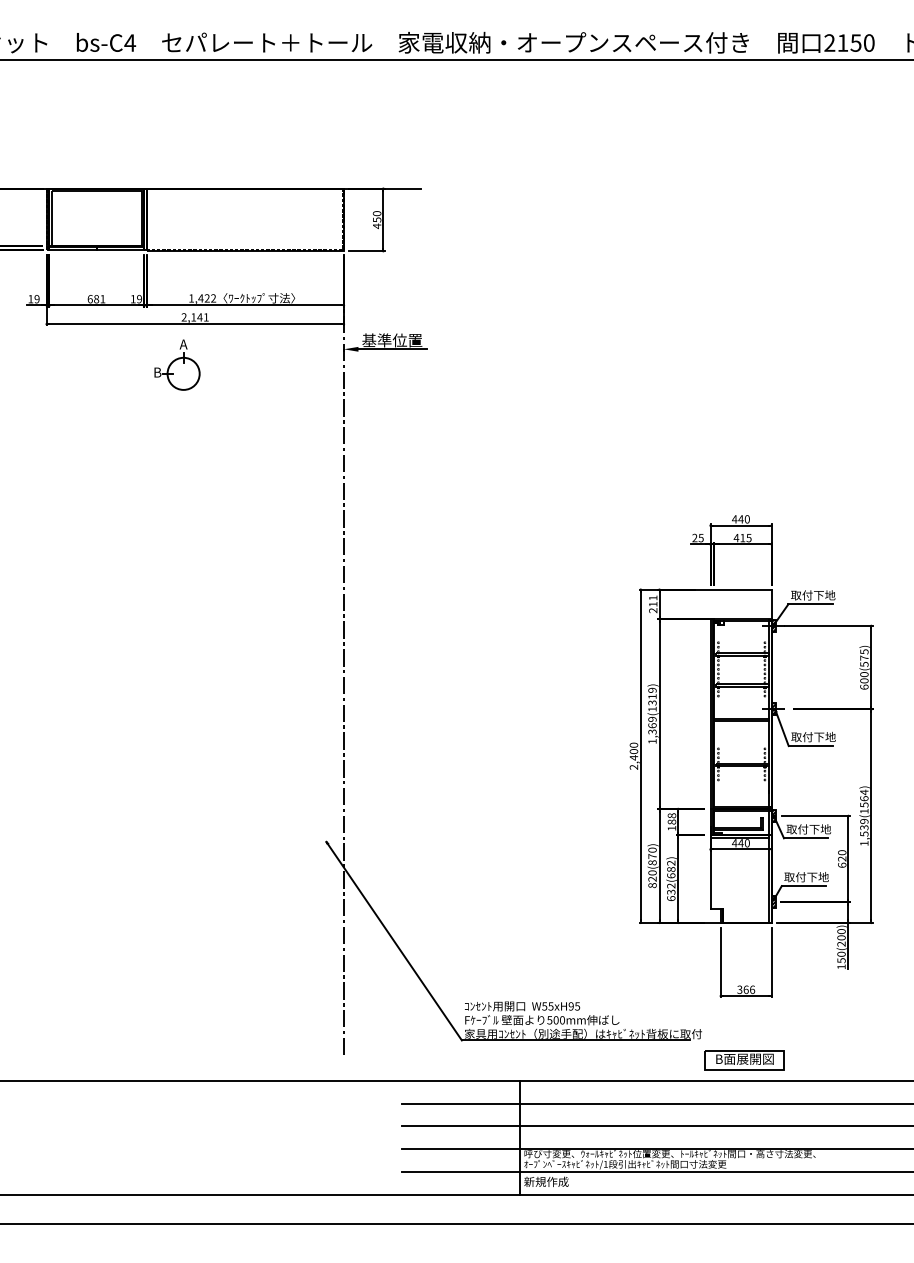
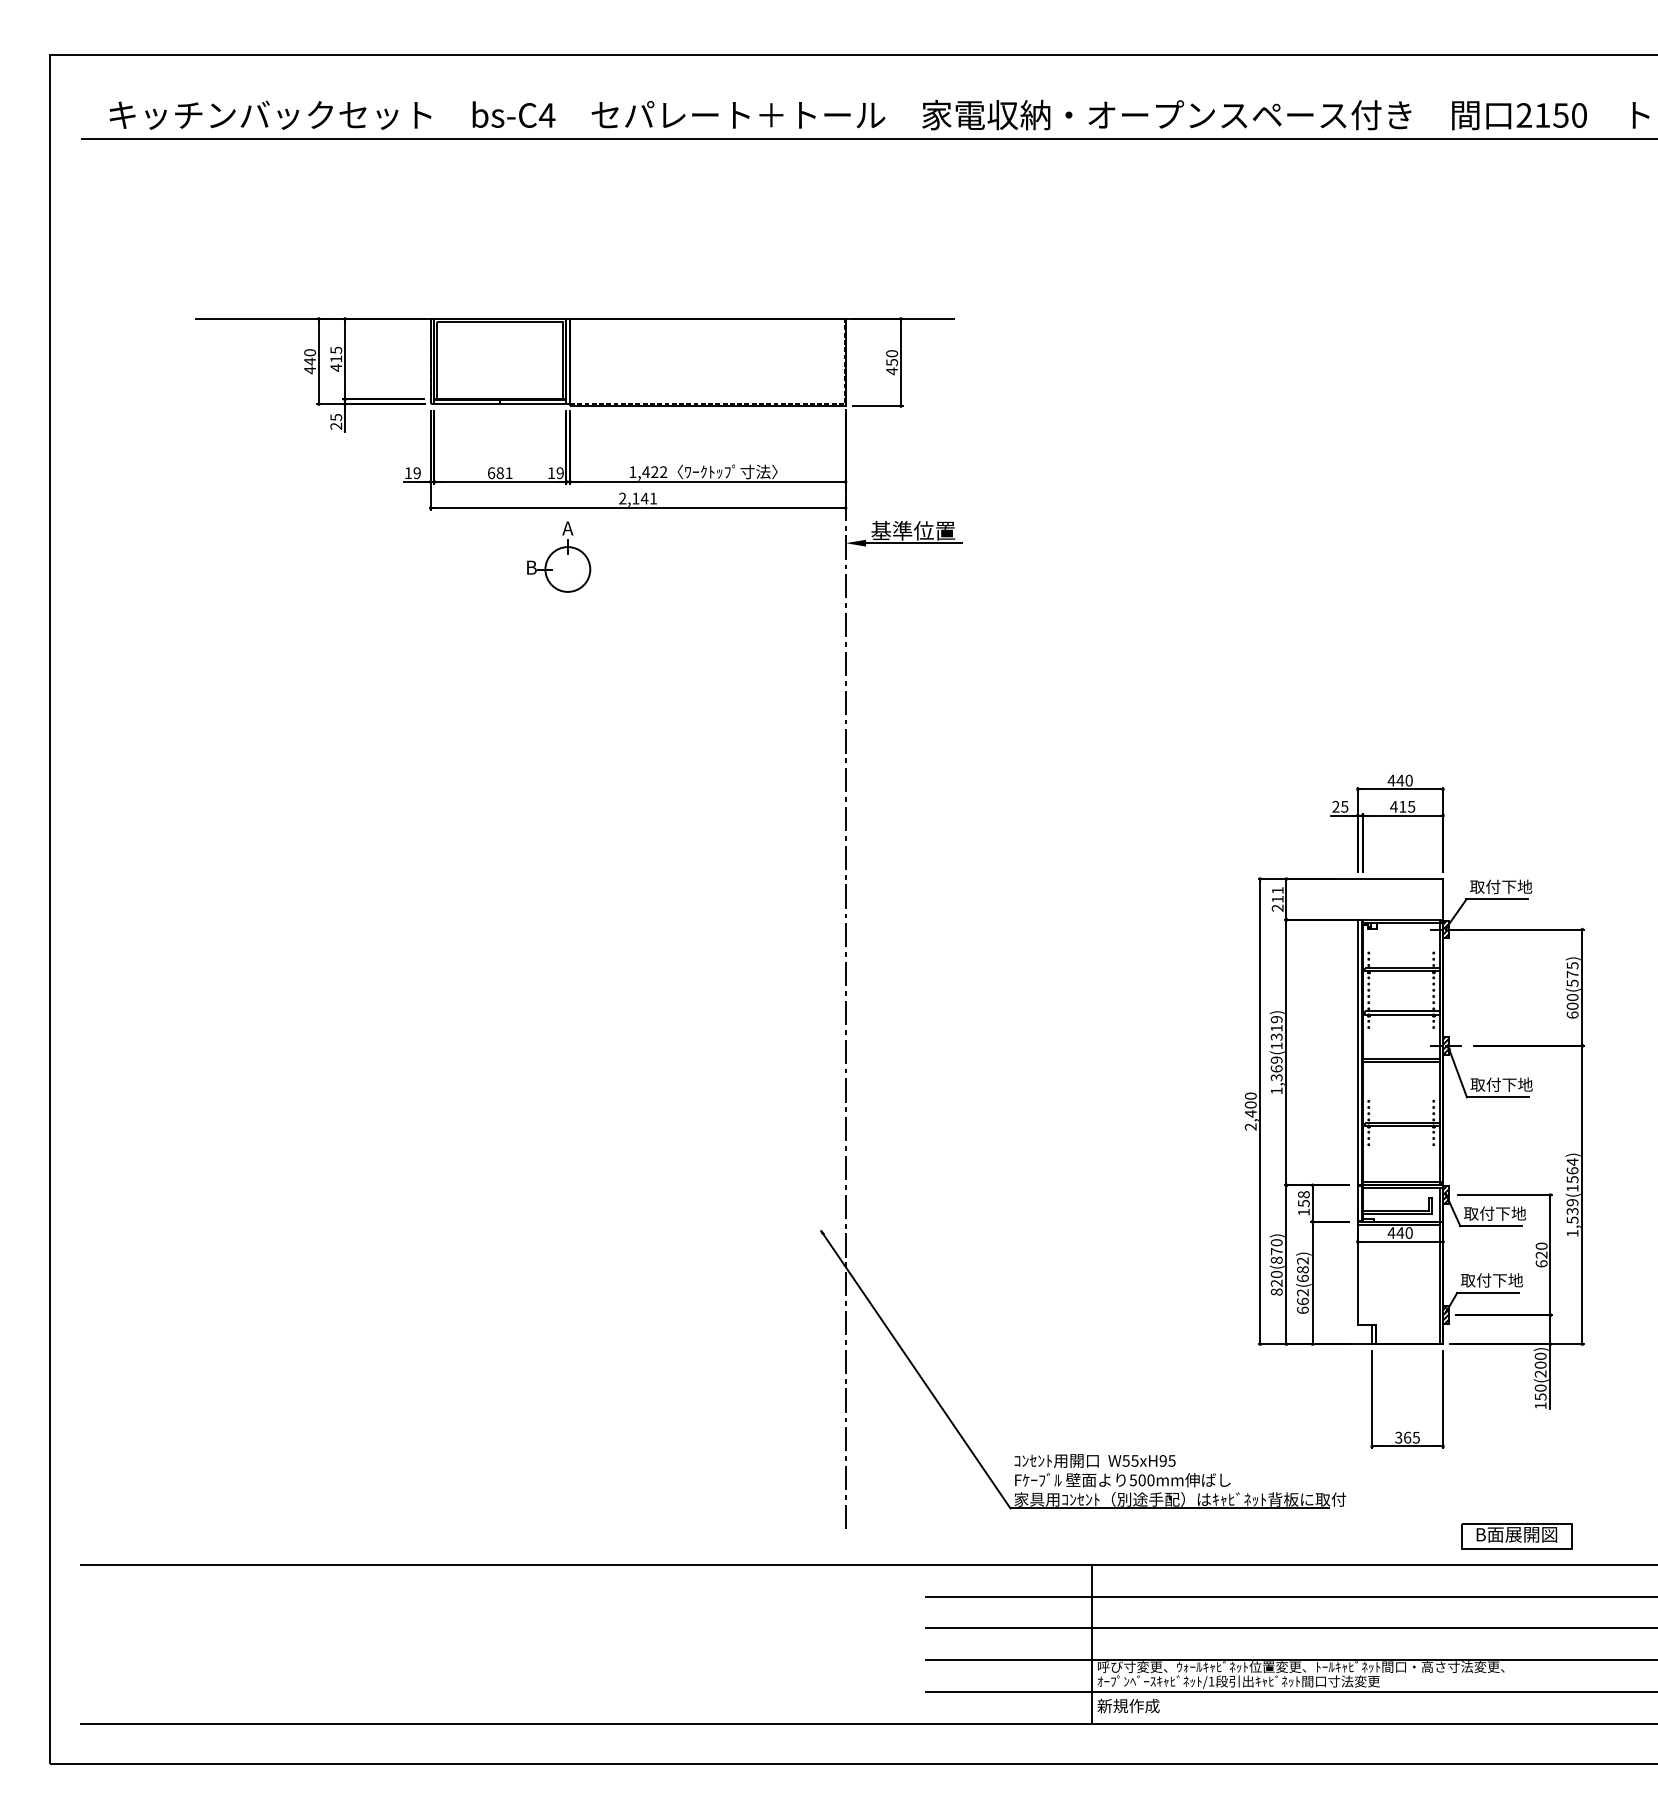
part: (177, 364) -> (559, 556), moved
text: (671, 822) -> (1303, 1203), 188 -> 158
text: (670, 892) -> (1302, 1301), 632(682) -> 662(682)
text: (752, 989) -> (1416, 1437), 366 -> 365
part: (744, 1060) -> (1516, 1536), moved

